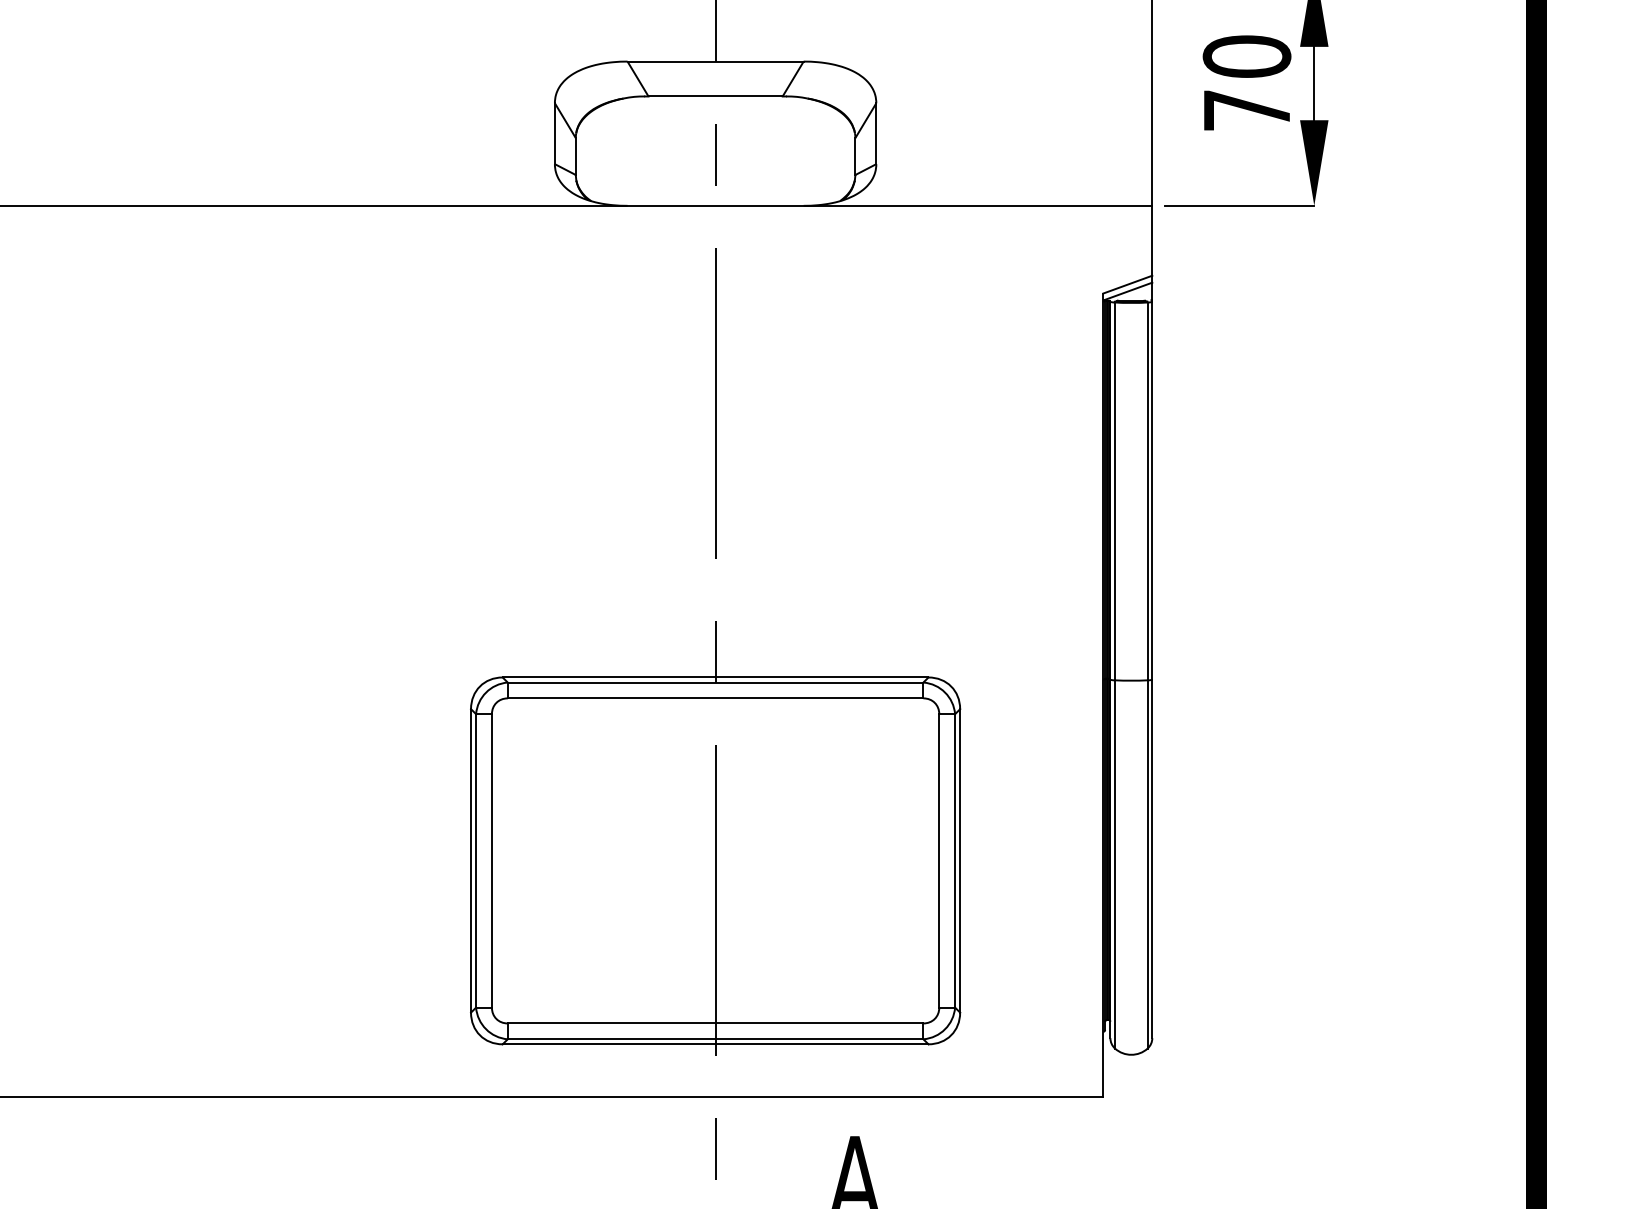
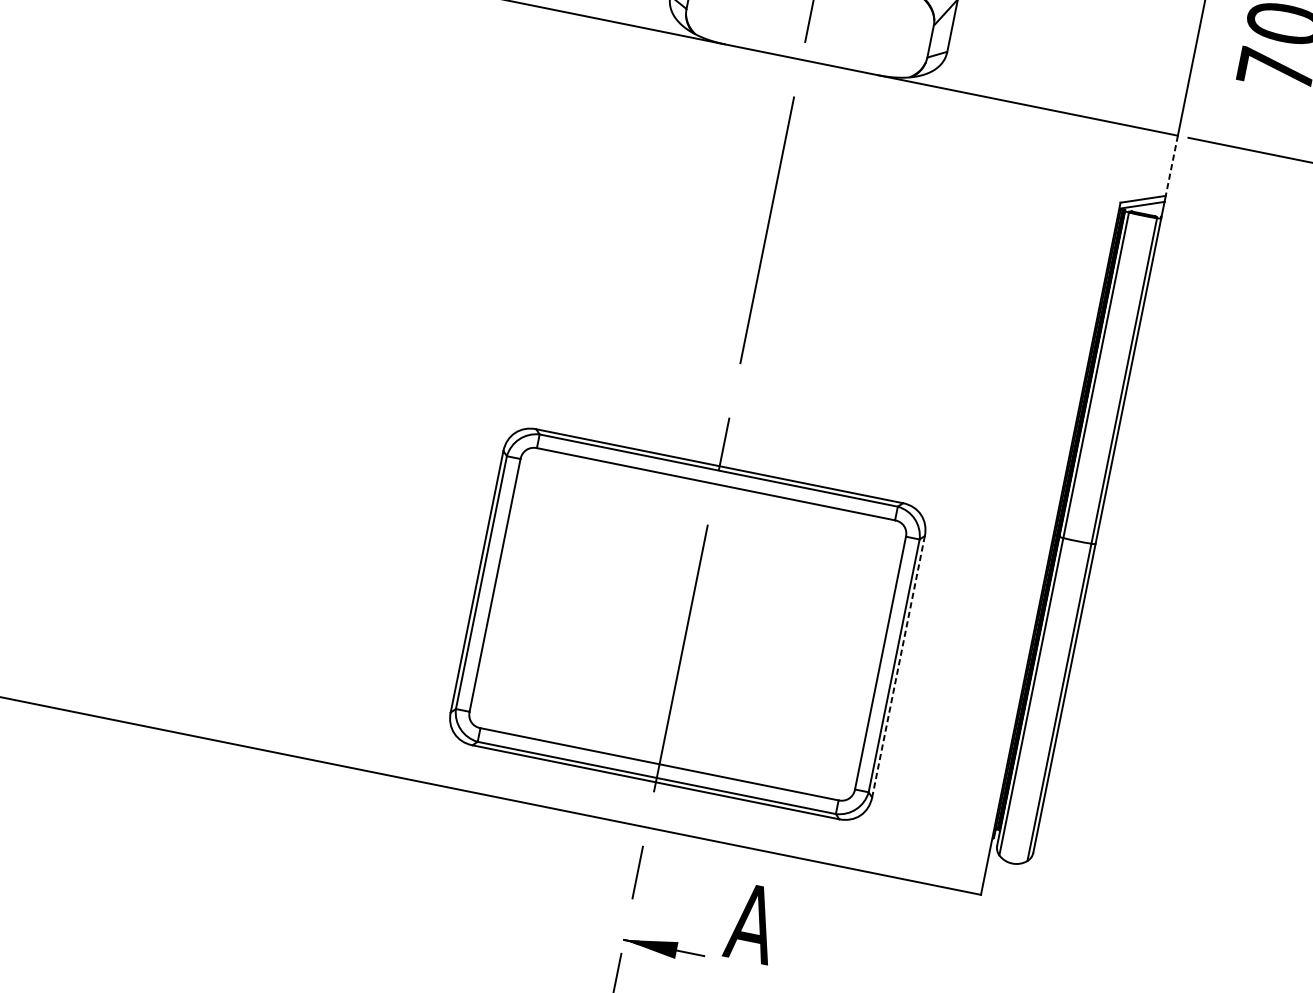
line: (1152, 240) -> (1172, 165), solid -> dashed
line: (960, 860) -> (898, 666), solid -> dashed

